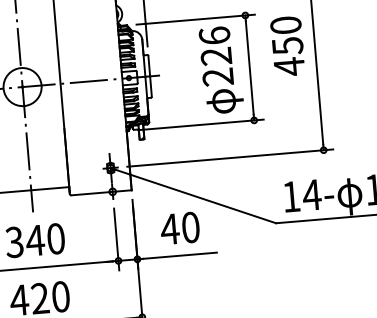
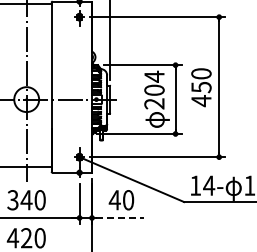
text: (215, 44) -> (154, 82), 226 -> 204
line: (180, 254) -> (120, 217), solid -> dashed

